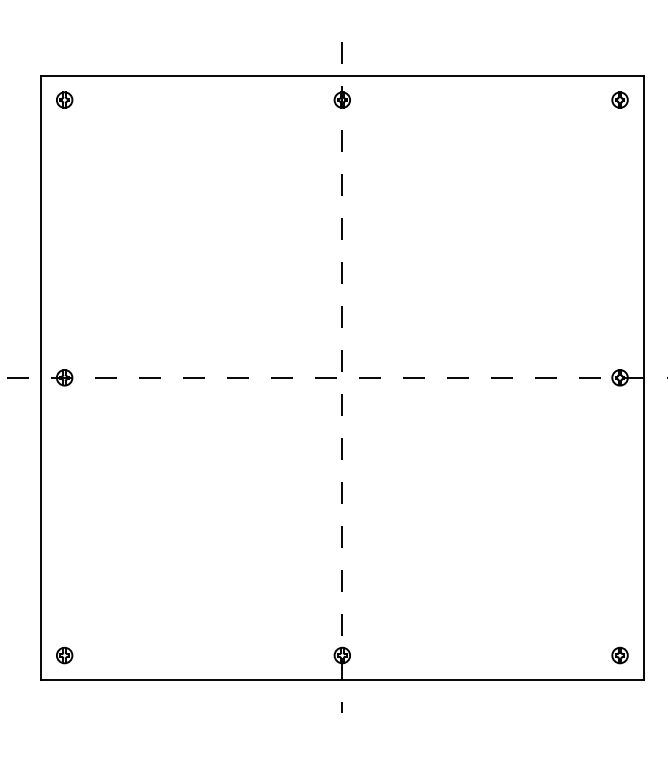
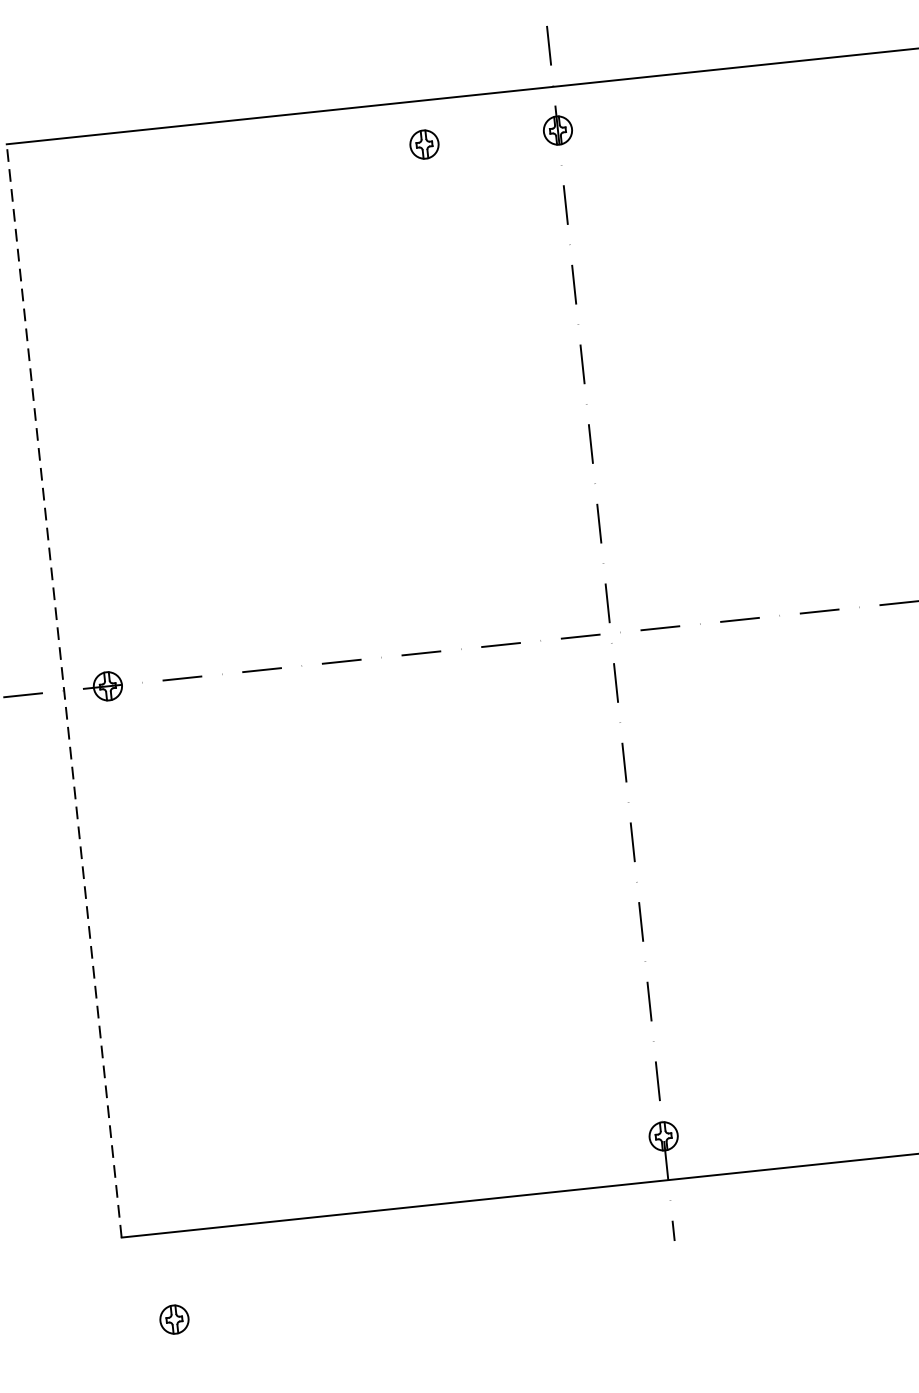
part: (64, 99) -> (424, 143), moved
line: (40, 377) -> (64, 690), solid -> dashed
part: (64, 655) -> (174, 1319), moved

